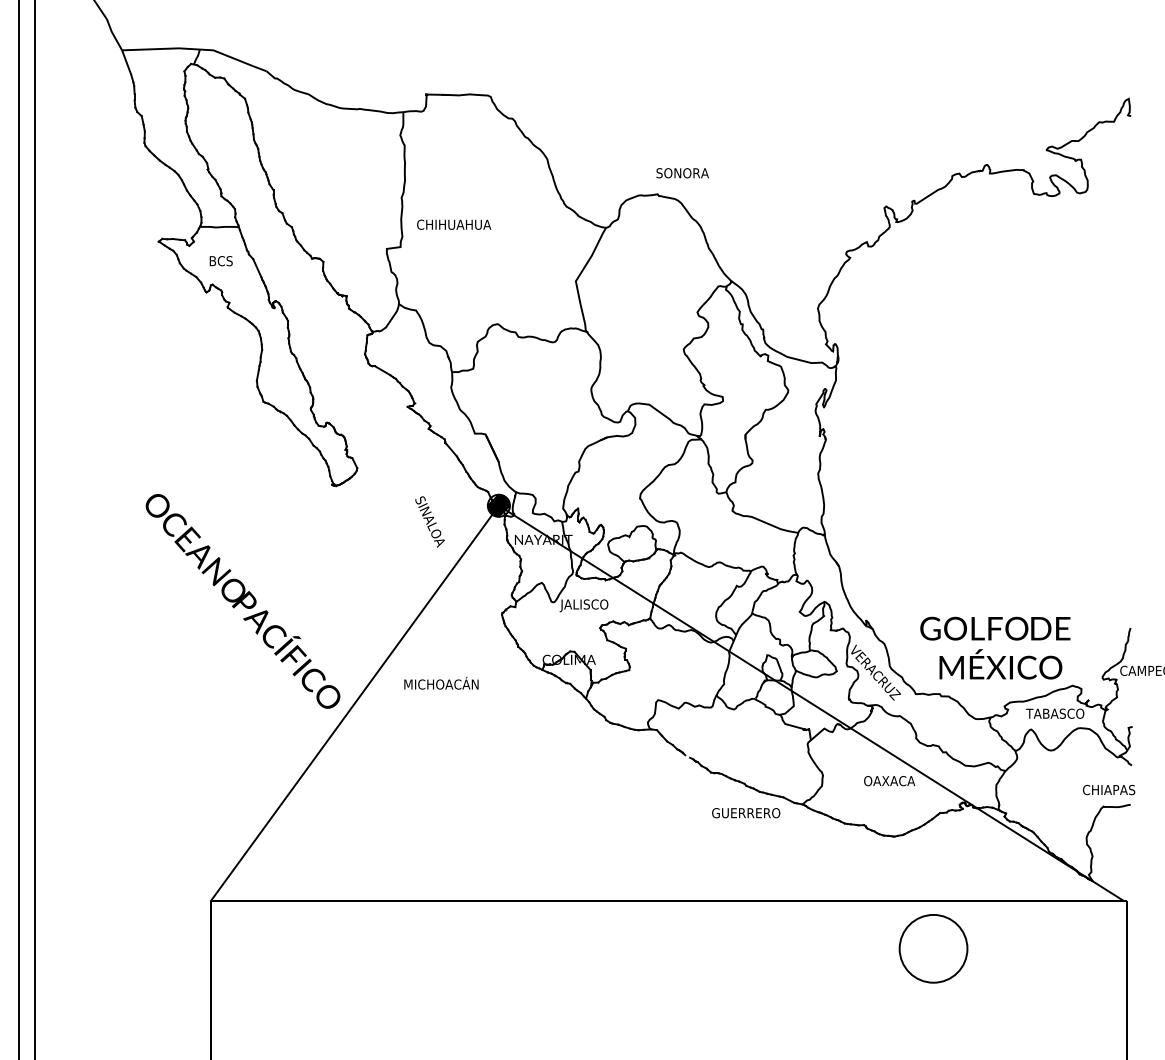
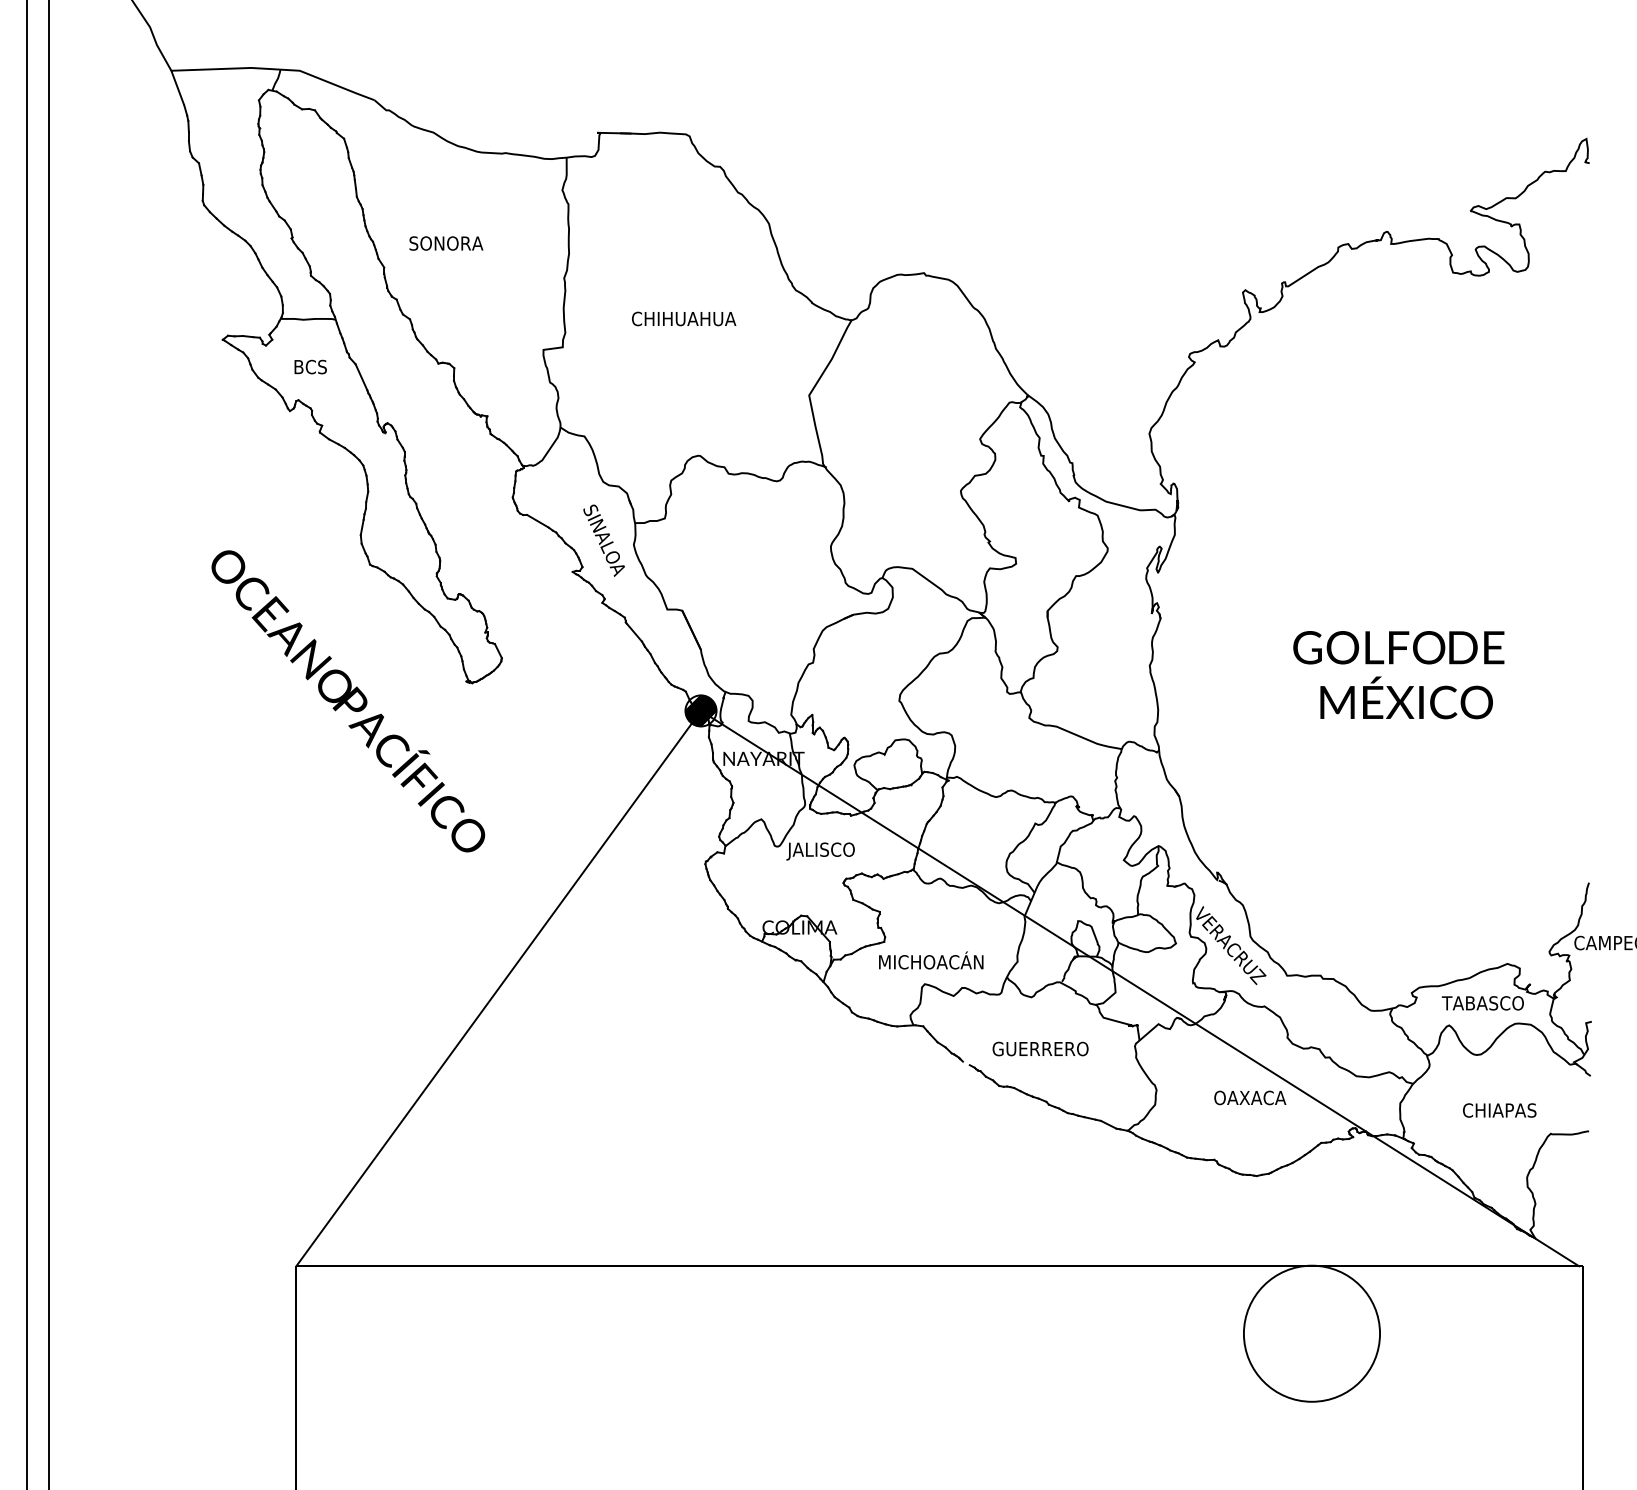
text: (682, 173) -> (446, 243), moved
text: (454, 224) -> (684, 318), moved
text: (429, 521) -> (603, 540), moved
text: (243, 601) -> (348, 701), moved
text: (995, 648) -> (1398, 675), moved
text: (441, 683) -> (931, 960), moved
text: (1108, 790) -> (1499, 1110), moved
text: (746, 812) -> (1040, 1048), moved
circle: (933, 948) -> (1311, 1333), size x1.43

